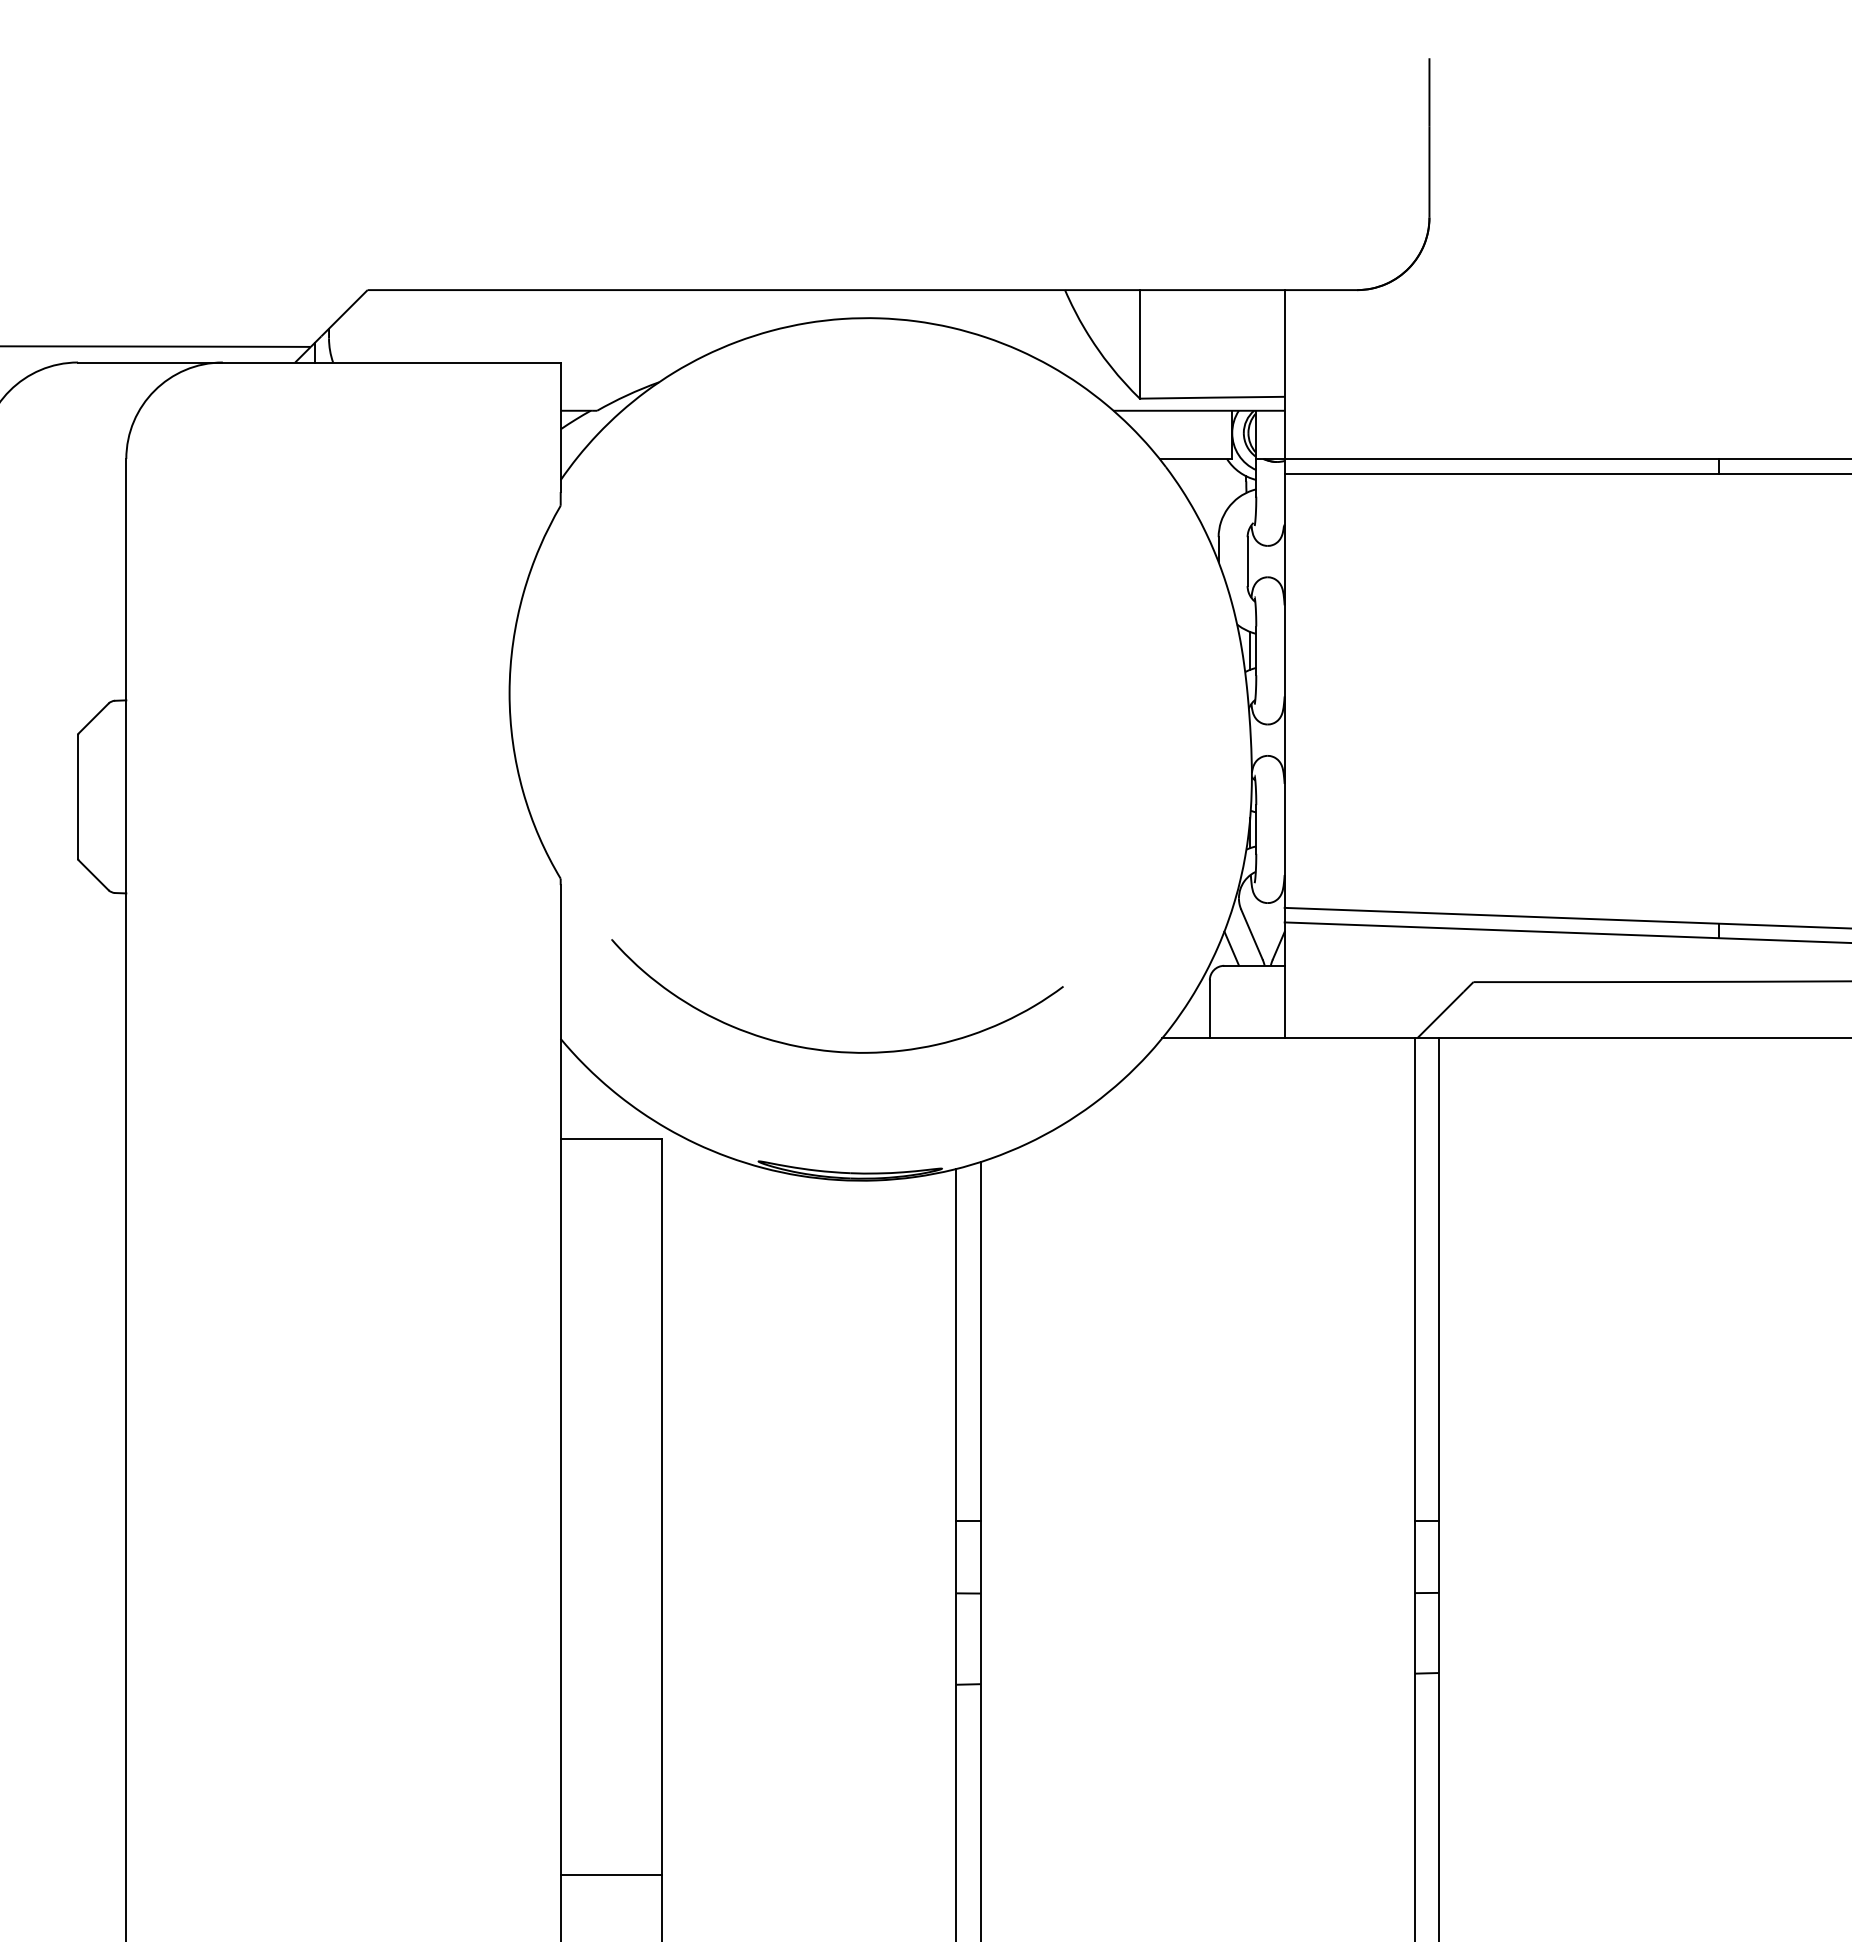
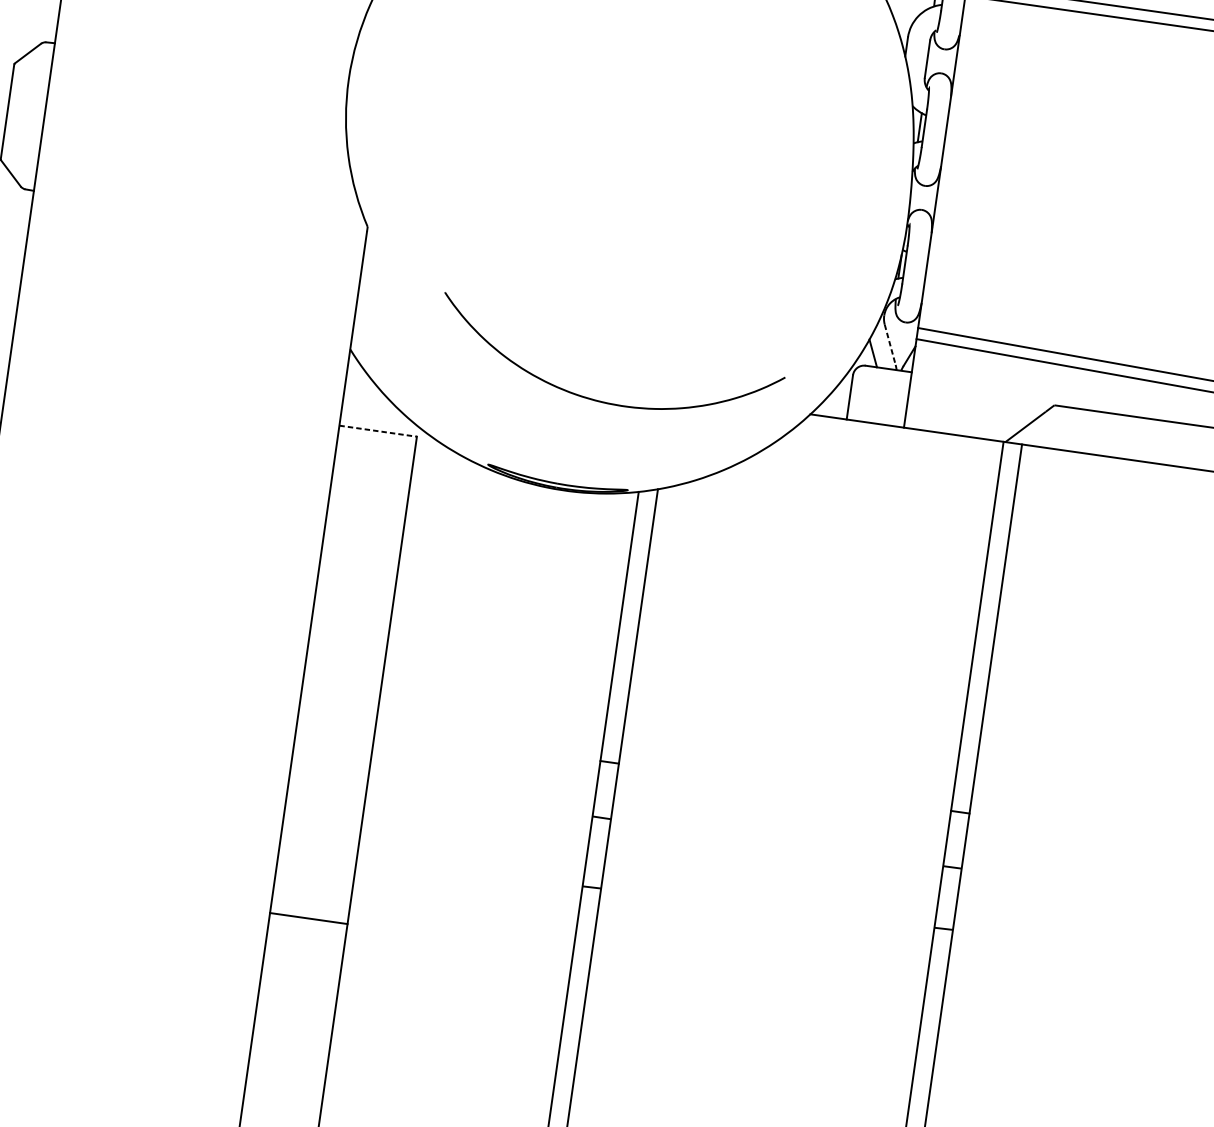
line: (1251, 934) -> (889, 344), solid -> dashed
part: (836, 1050) -> (604, 401), moved
line: (611, 1138) -> (378, 431), solid -> dashed
line: (611, 1874) -> (308, 918), moved

